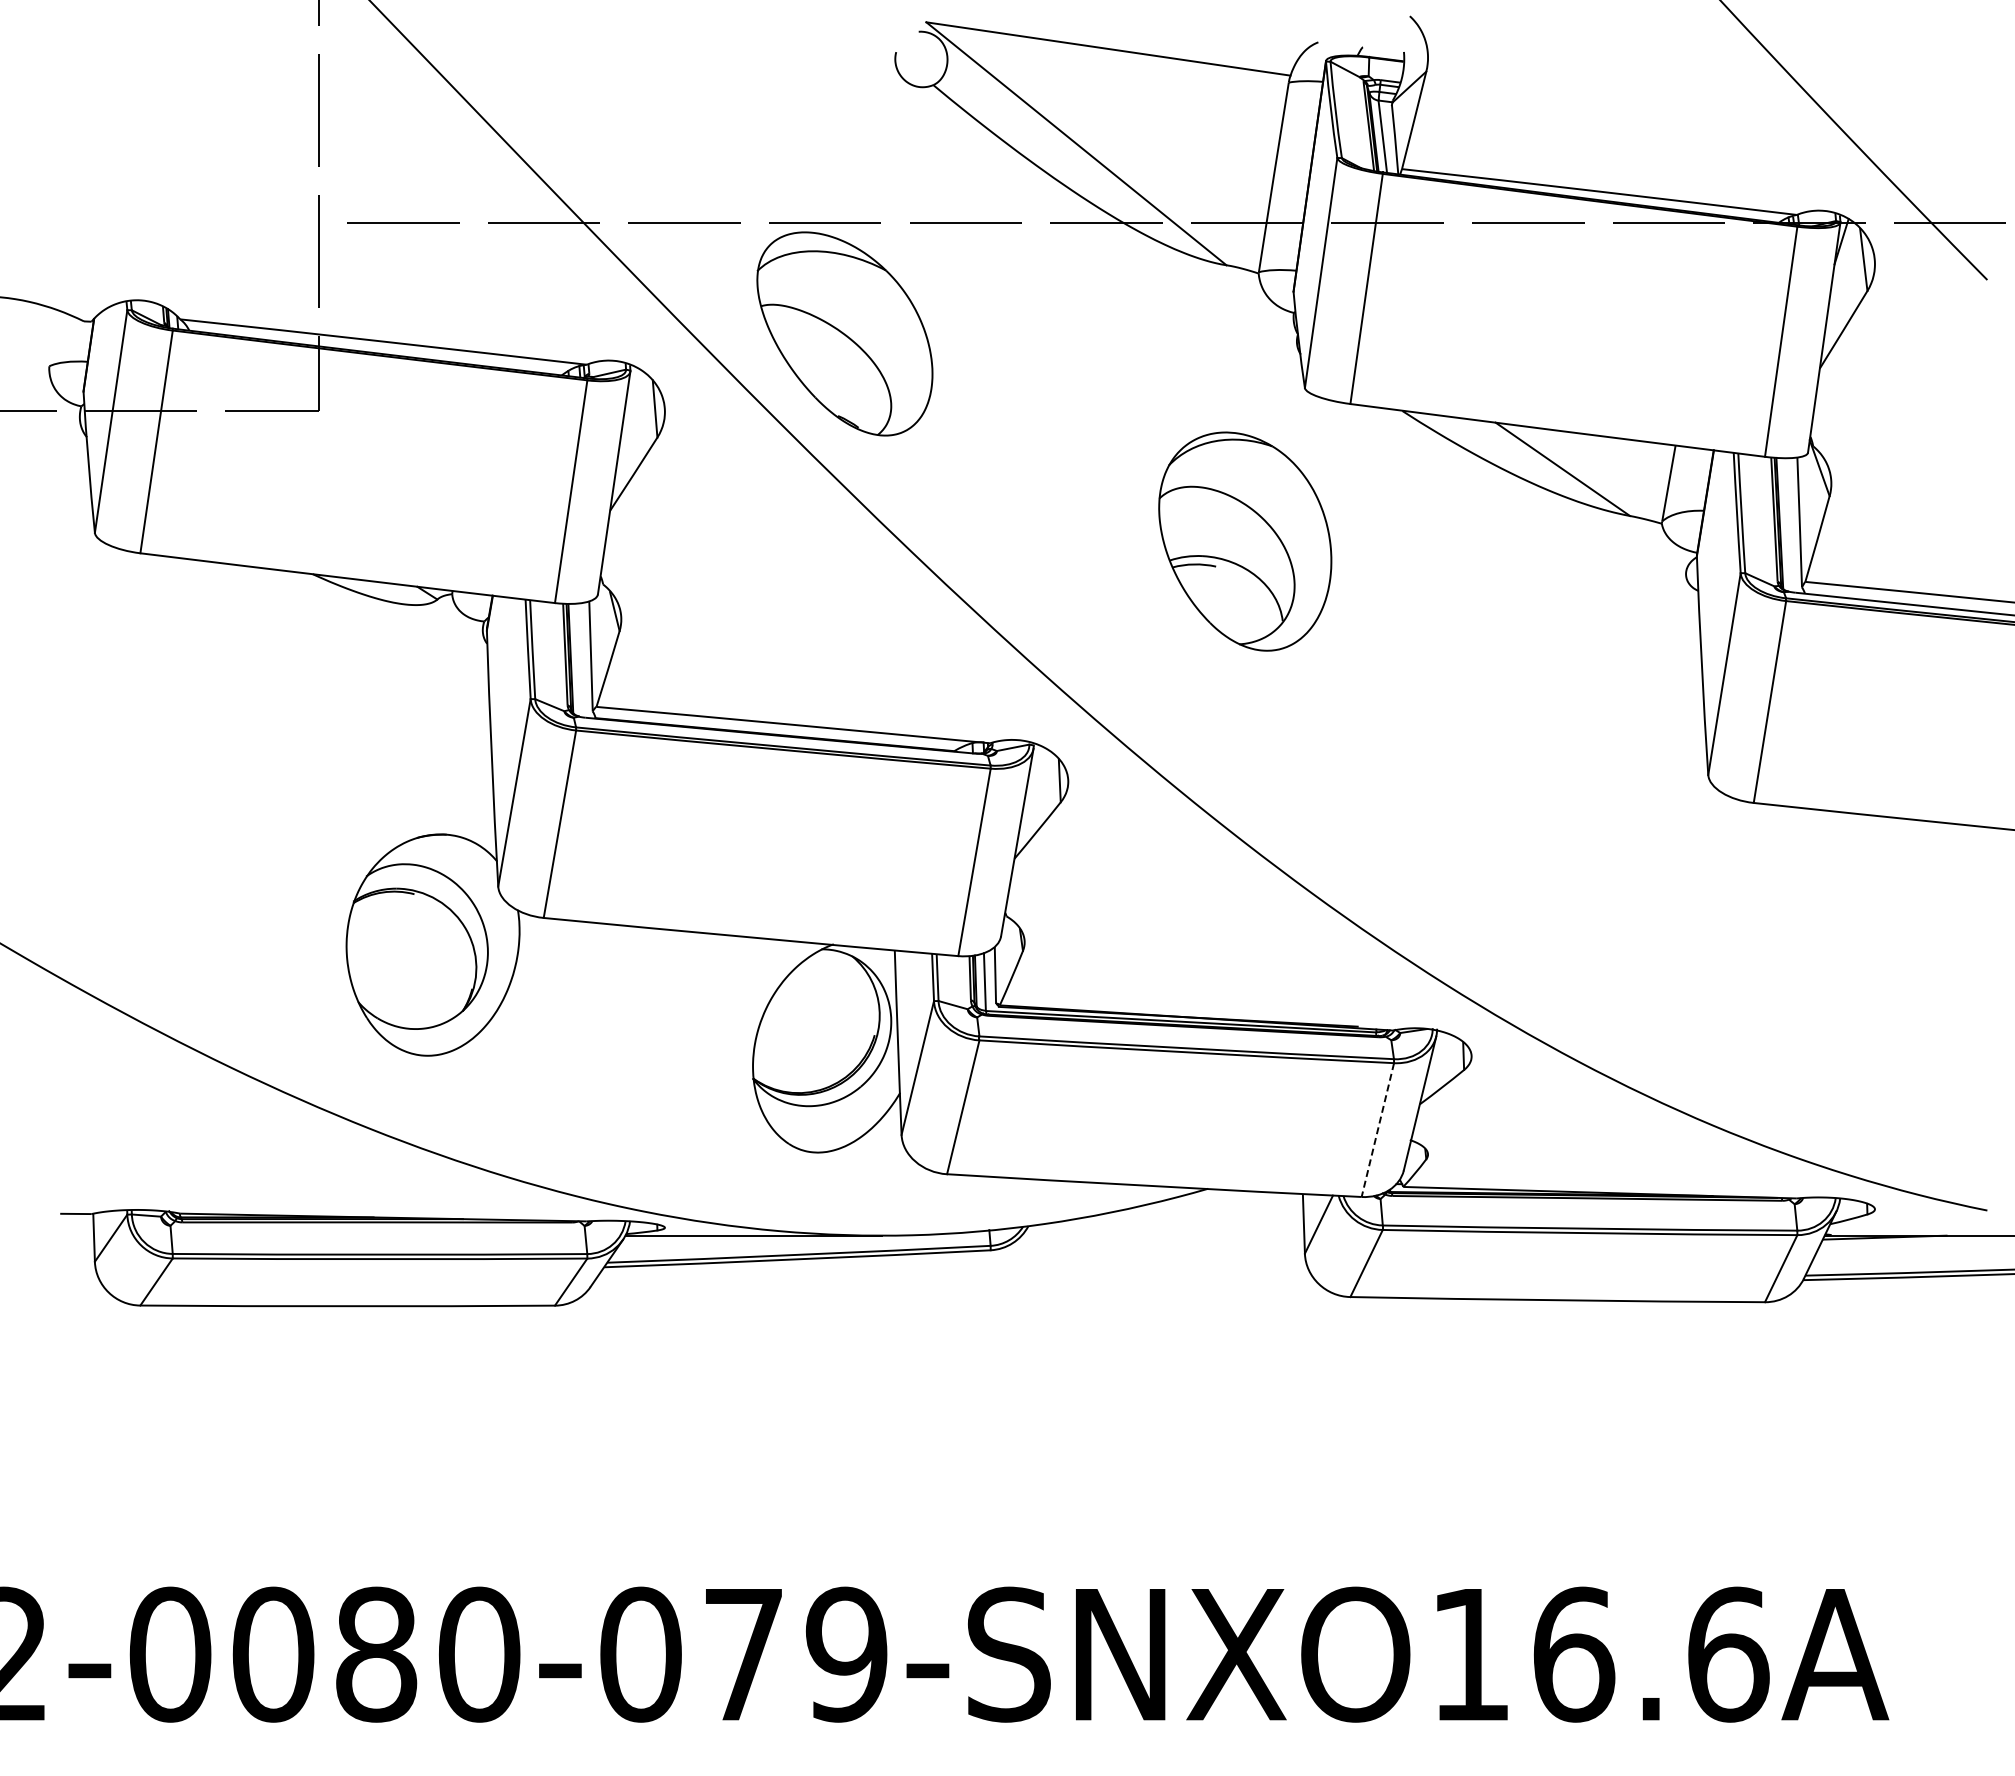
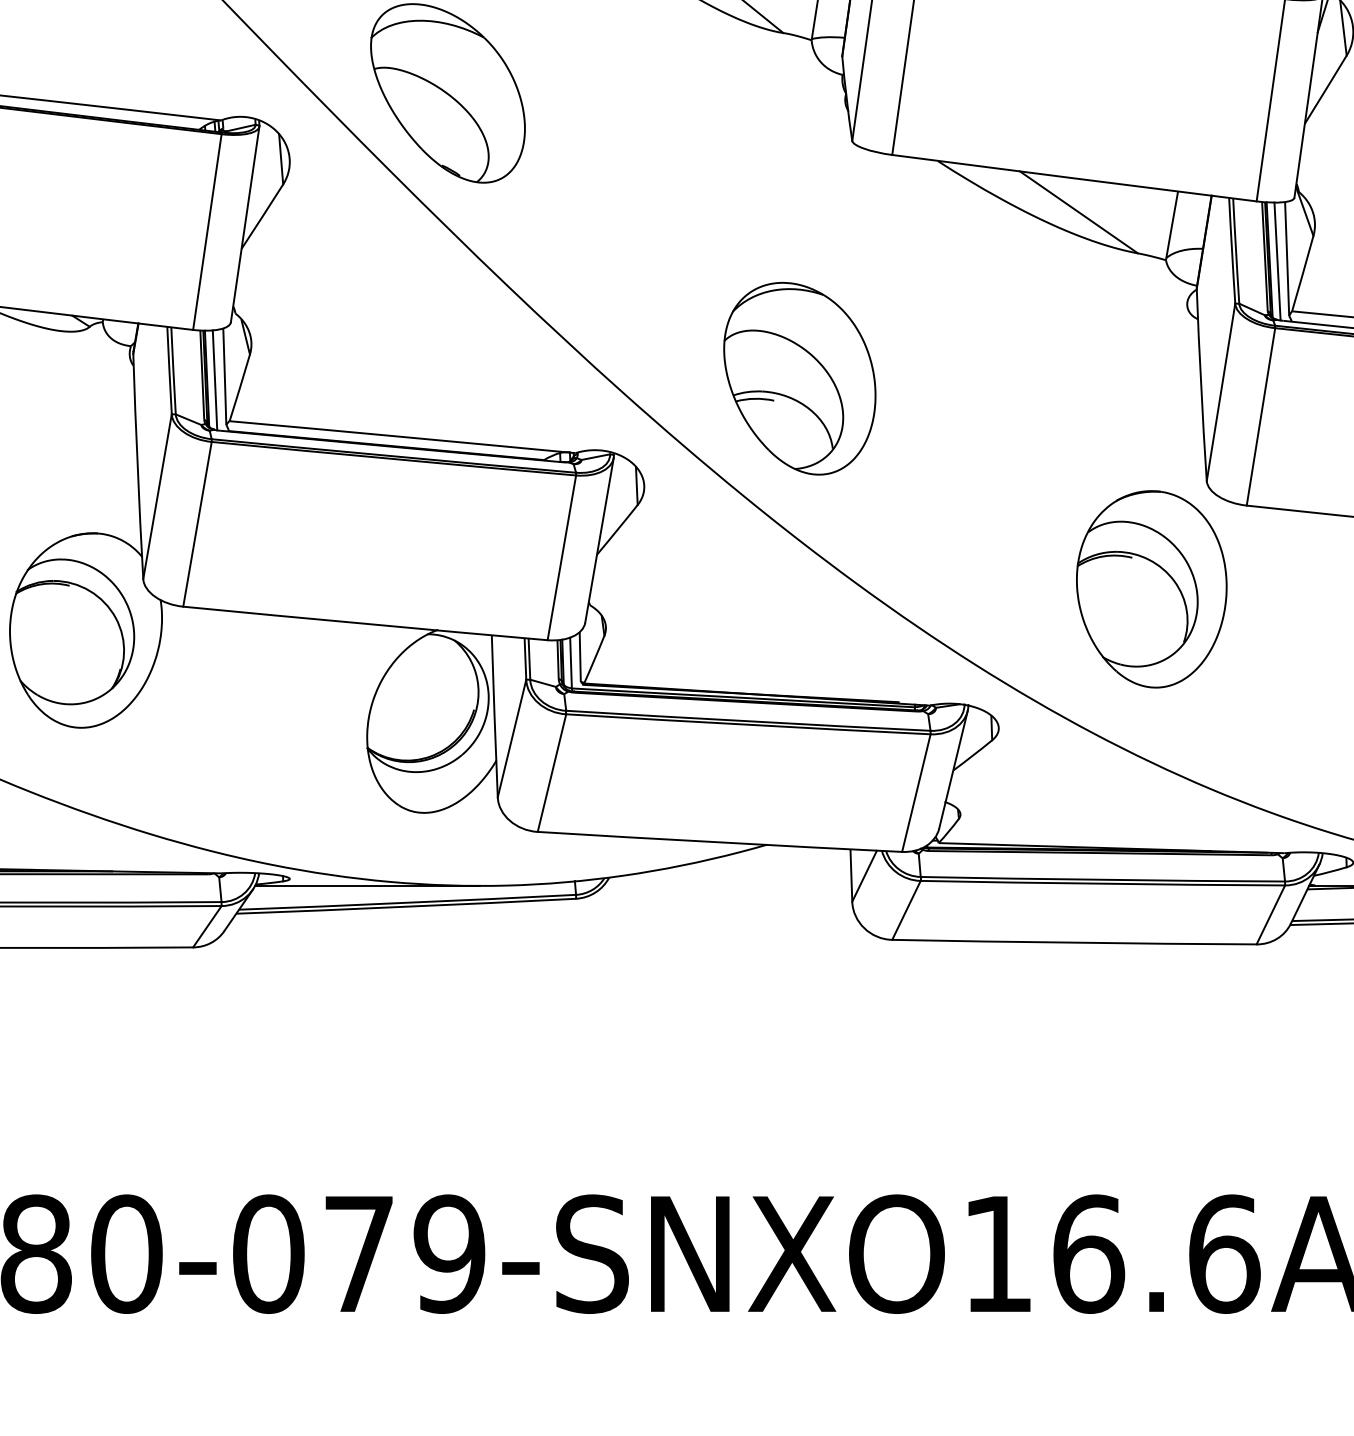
line: (1788, 525) -> (1277, 261), added
part: (1245, 541) -> (800, 378), moved
line: (579, 660) -> (214, 380), added
part: (1645, 897) -> (1151, 588), added
line: (1377, 1130) -> (916, 793), dashed -> solid

